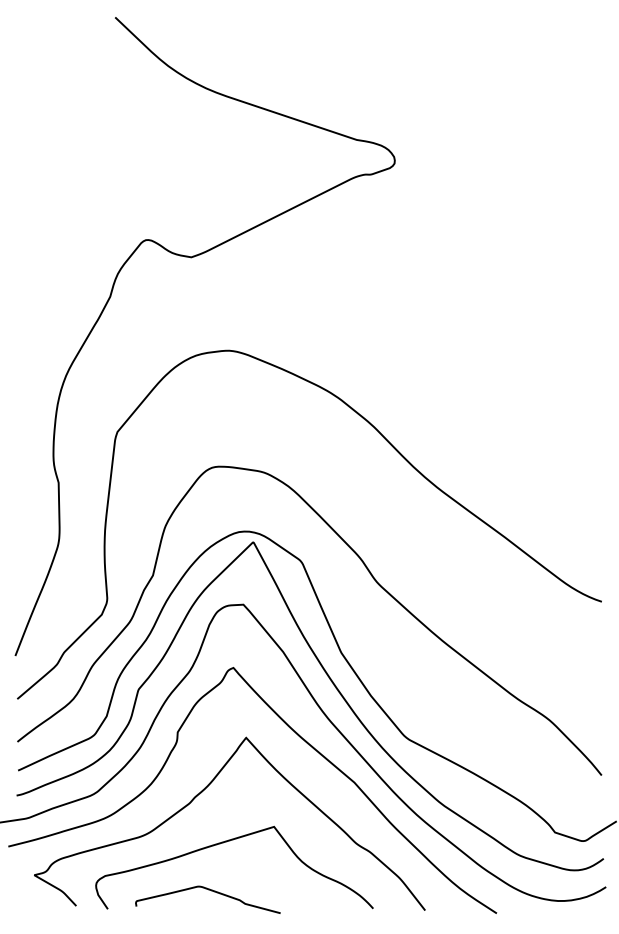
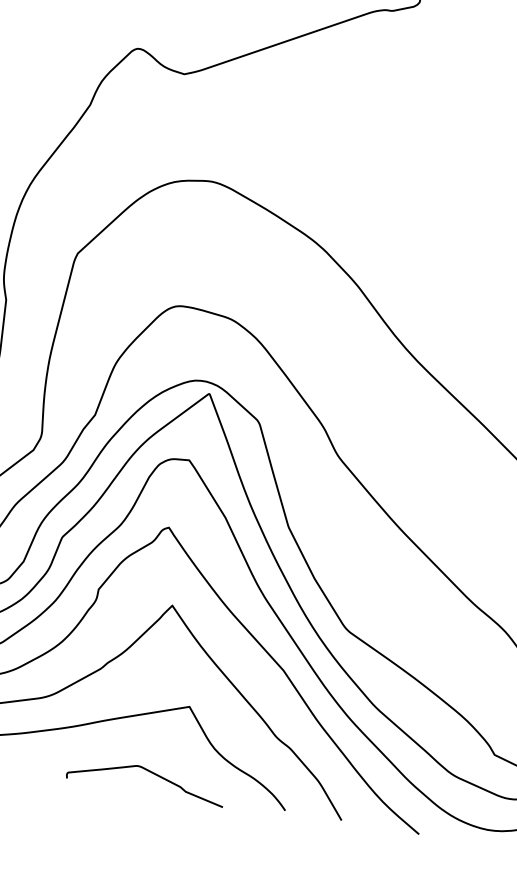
curve: (211, 891) -> (150, 773), moved

